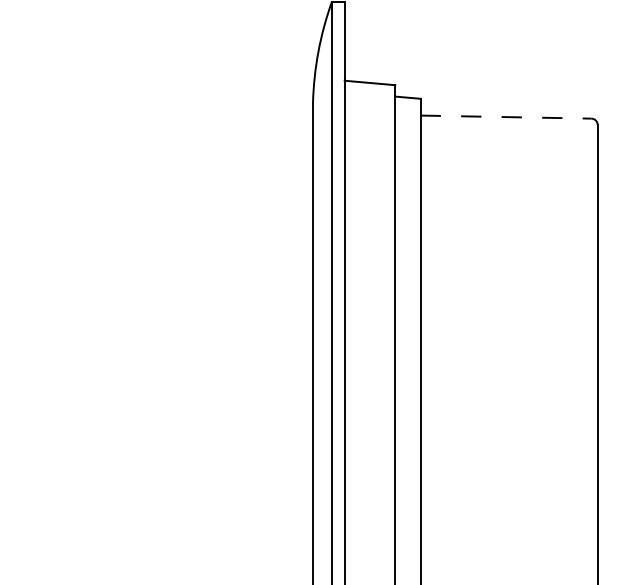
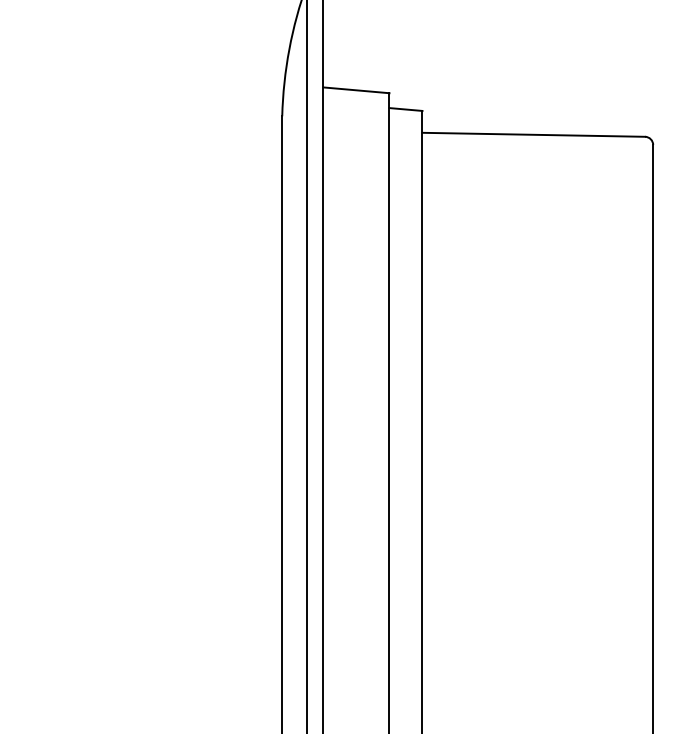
line: (506, 117) -> (534, 135), dashed -> solid

